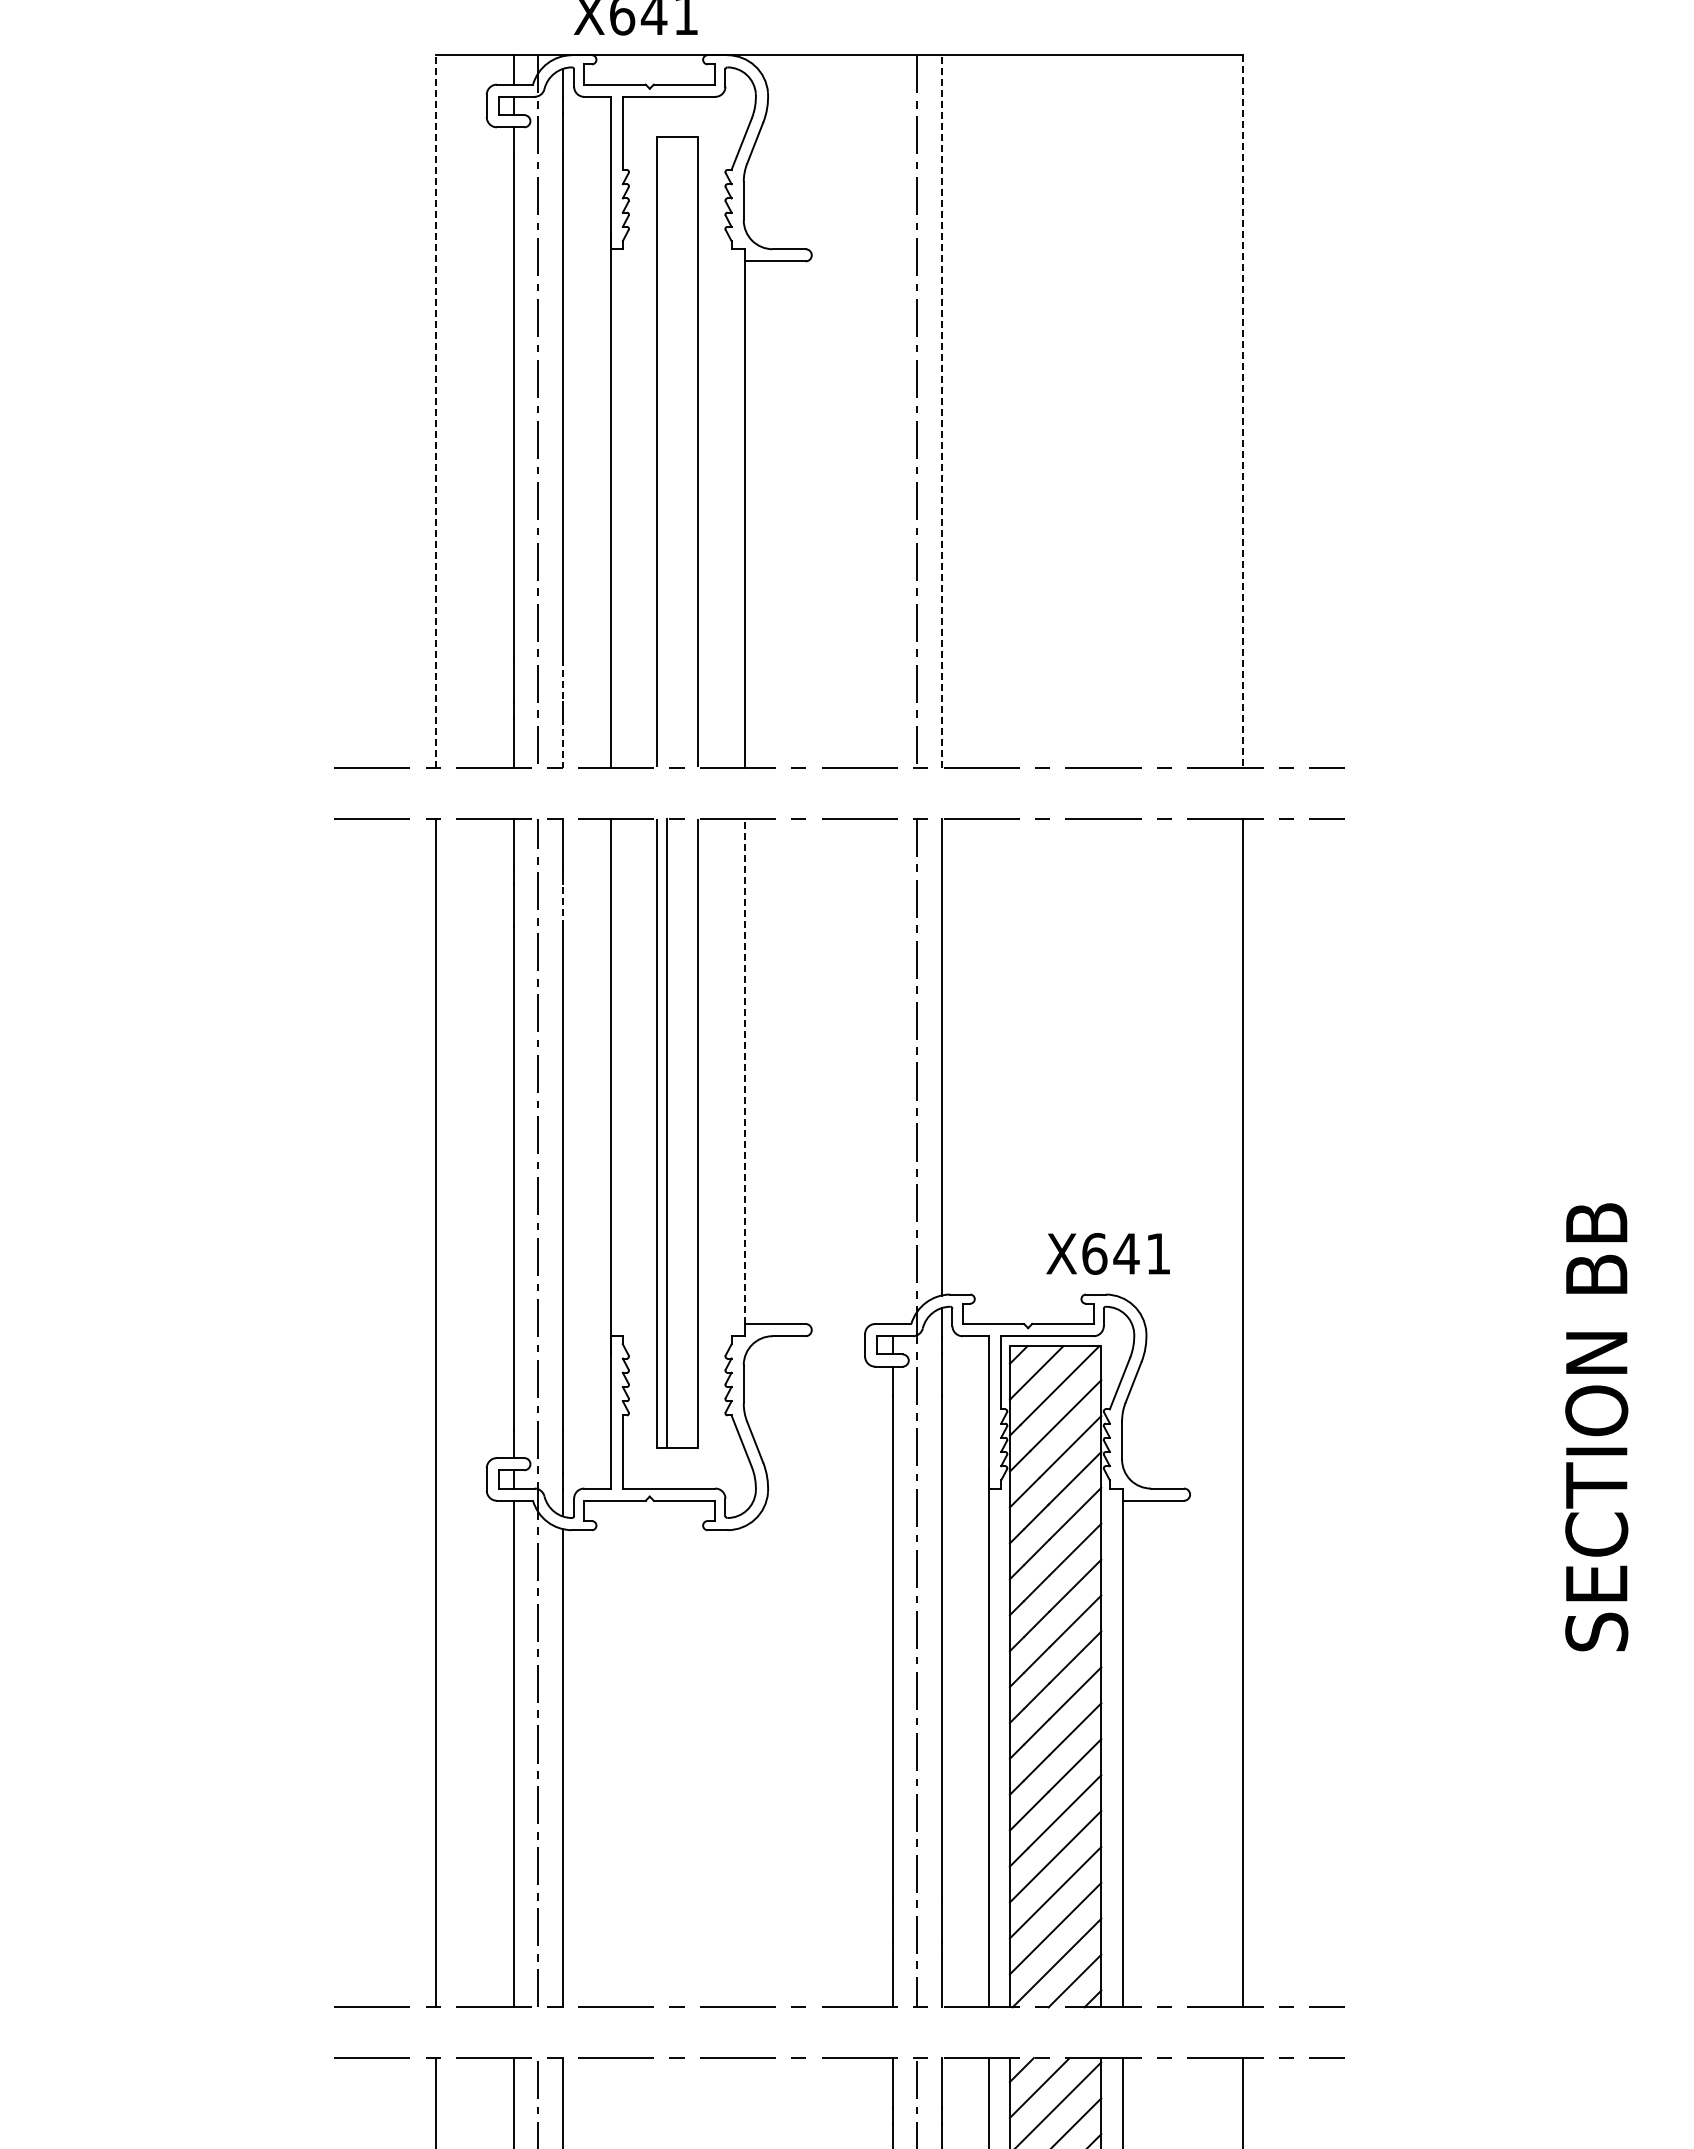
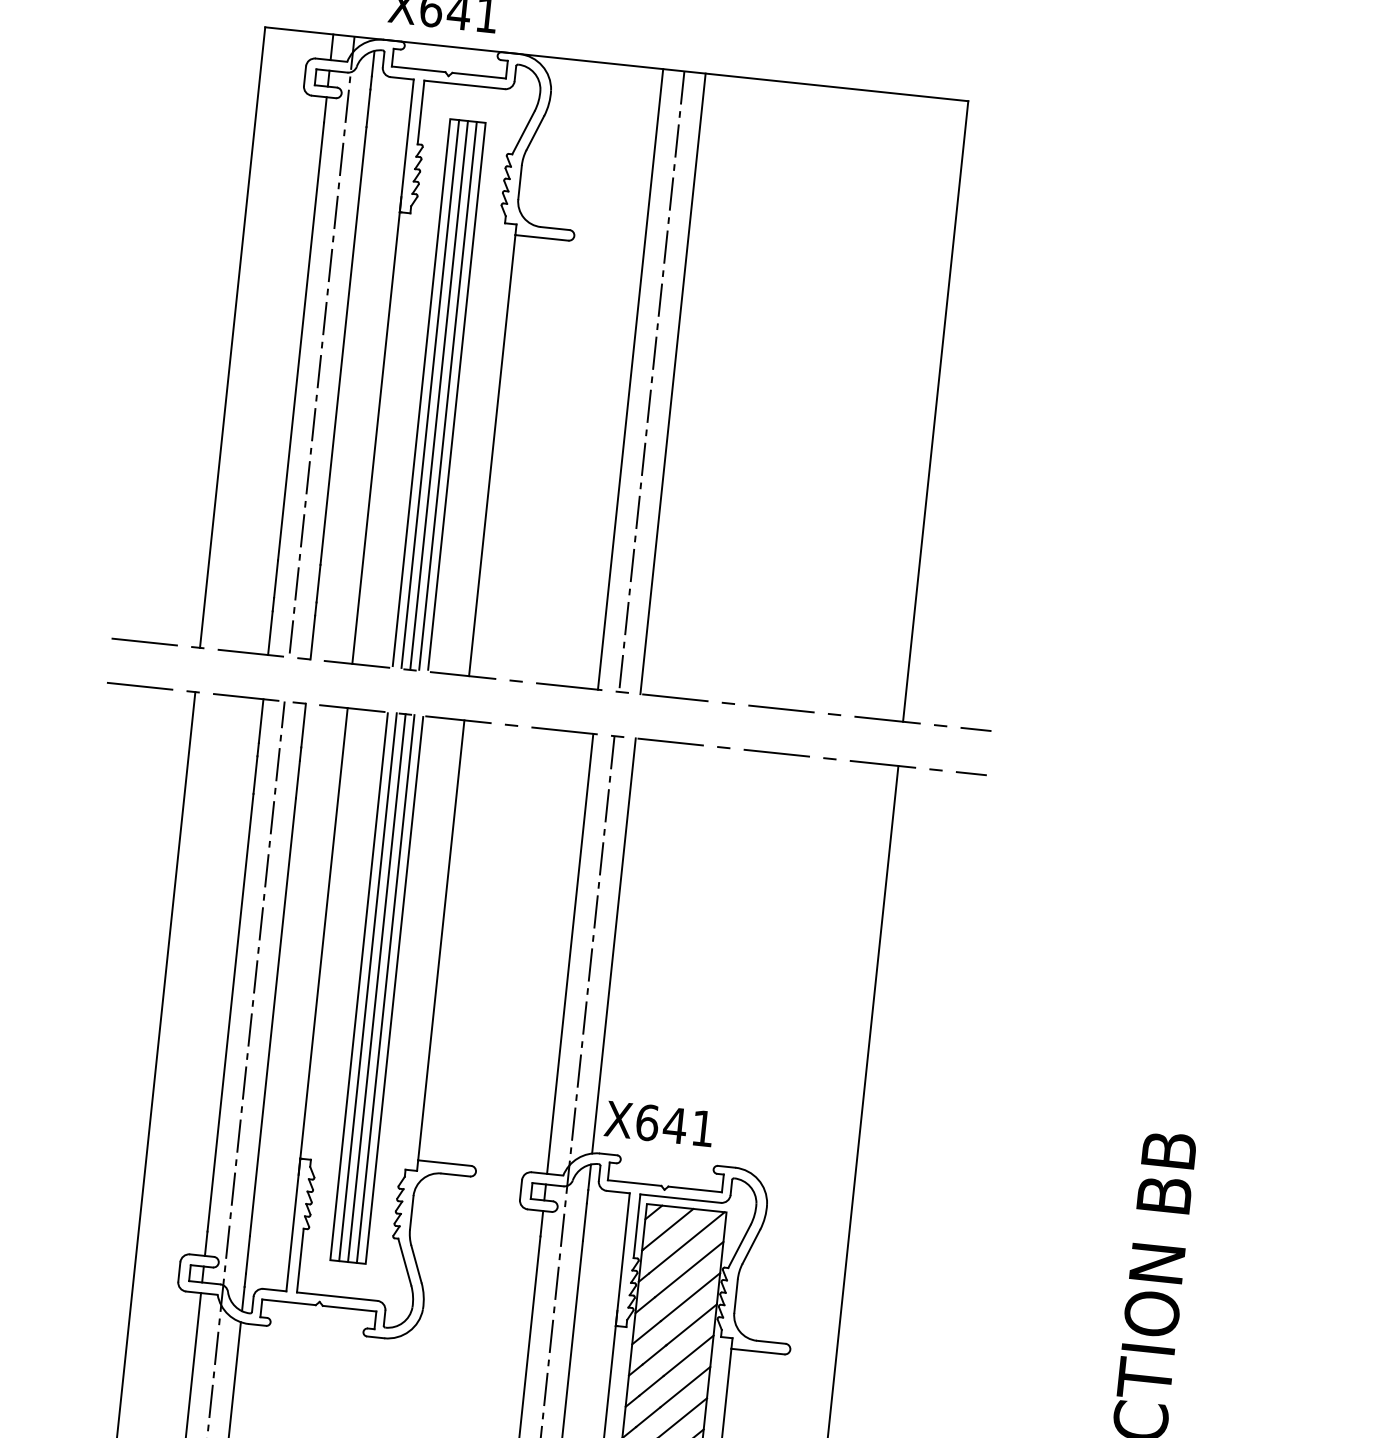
line: (435, 411) -> (232, 337), dashed -> solid
line: (892, 411) -> (630, 379), added
line: (941, 411) -> (673, 383), dashed -> solid
line: (1243, 412) -> (935, 412), dashed -> solid
line: (667, 451) -> (430, 393), added
line: (677, 451) -> (439, 394), added
line: (687, 451) -> (448, 395), added
line: (562, 680) -> (318, 583), dashed -> solid
line: (562, 743) -> (312, 638), dashed -> solid
line: (562, 905) -> (297, 779), dashed -> solid
line: (744, 1071) -> (441, 940), dashed -> solid
line: (892, 1071) -> (569, 953), added
line: (677, 1132) -> (377, 987), added
line: (687, 1132) -> (385, 988), added
text: (1107, 1253) -> (658, 1123), moved

